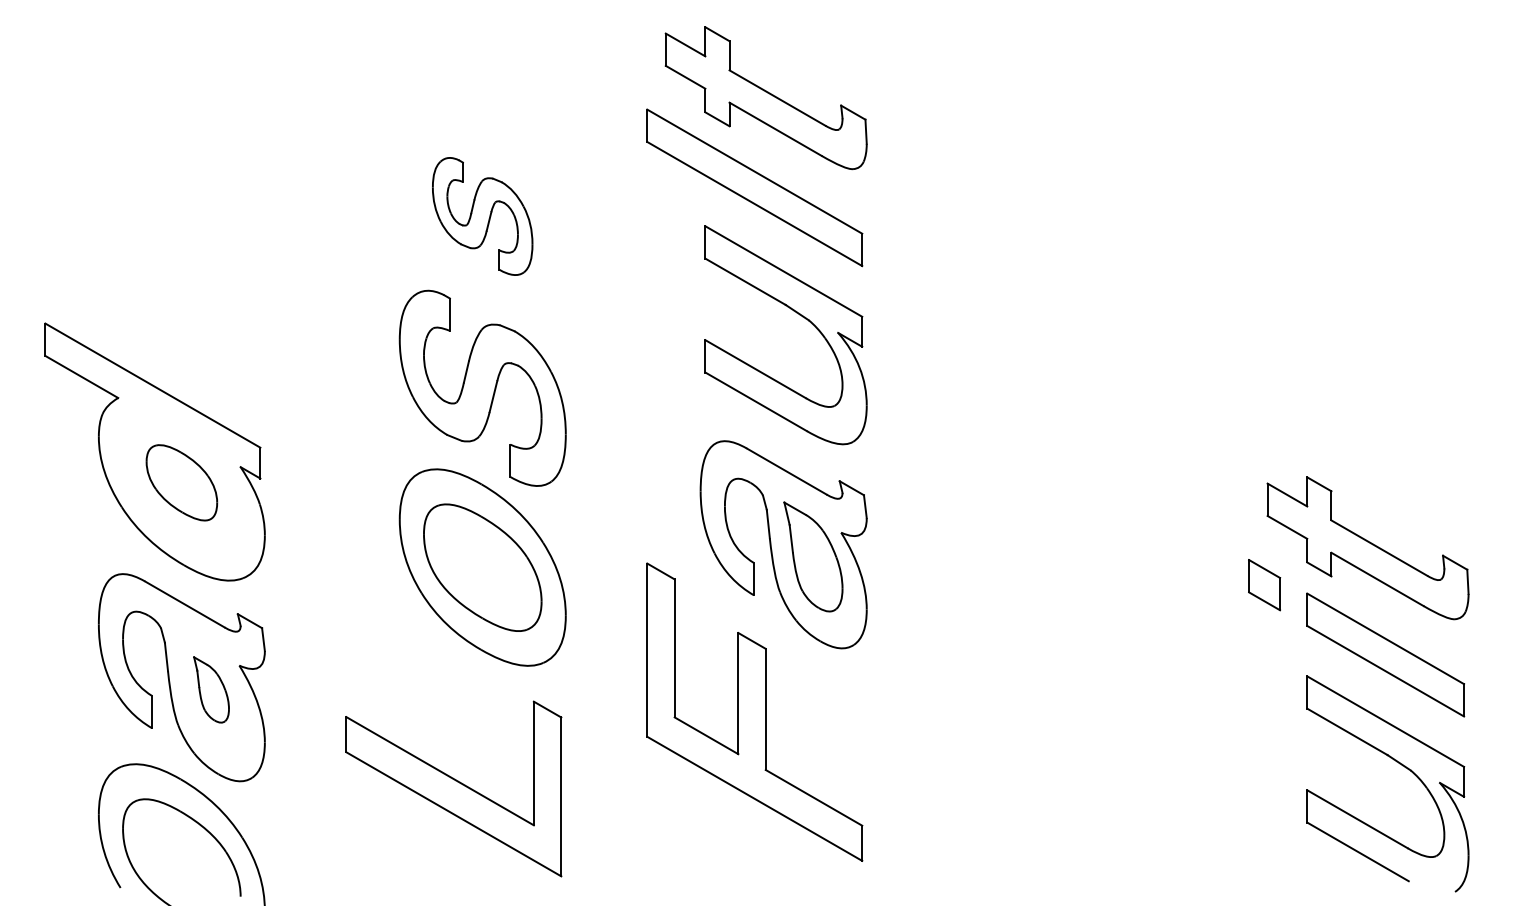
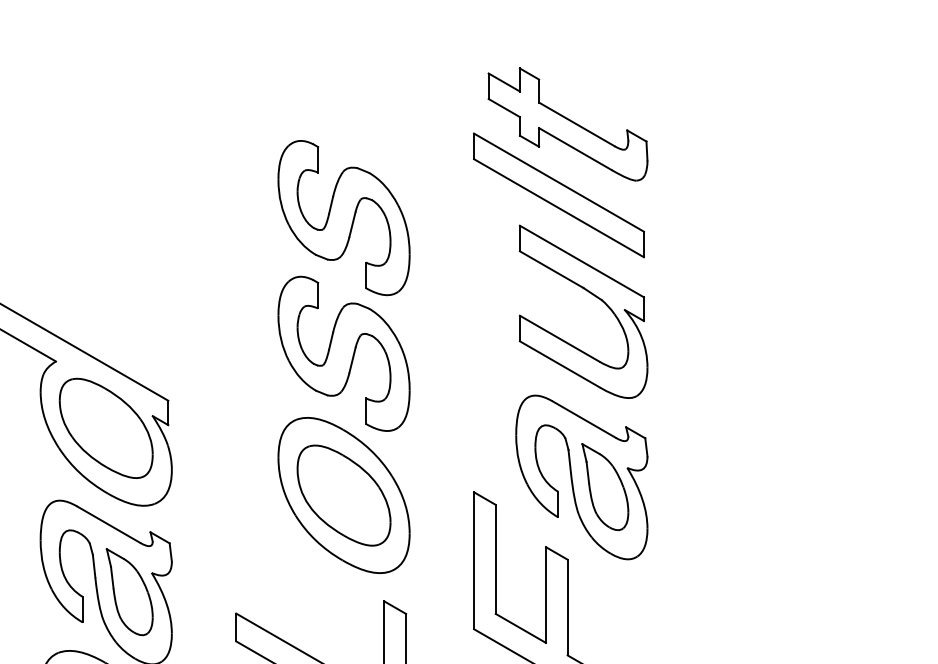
part: (482, 216) -> (343, 218), size x1.67
part: (181, 482) -> (105, 428), size x1.67
part: (211, 689) -> (129, 591), size x1.67

